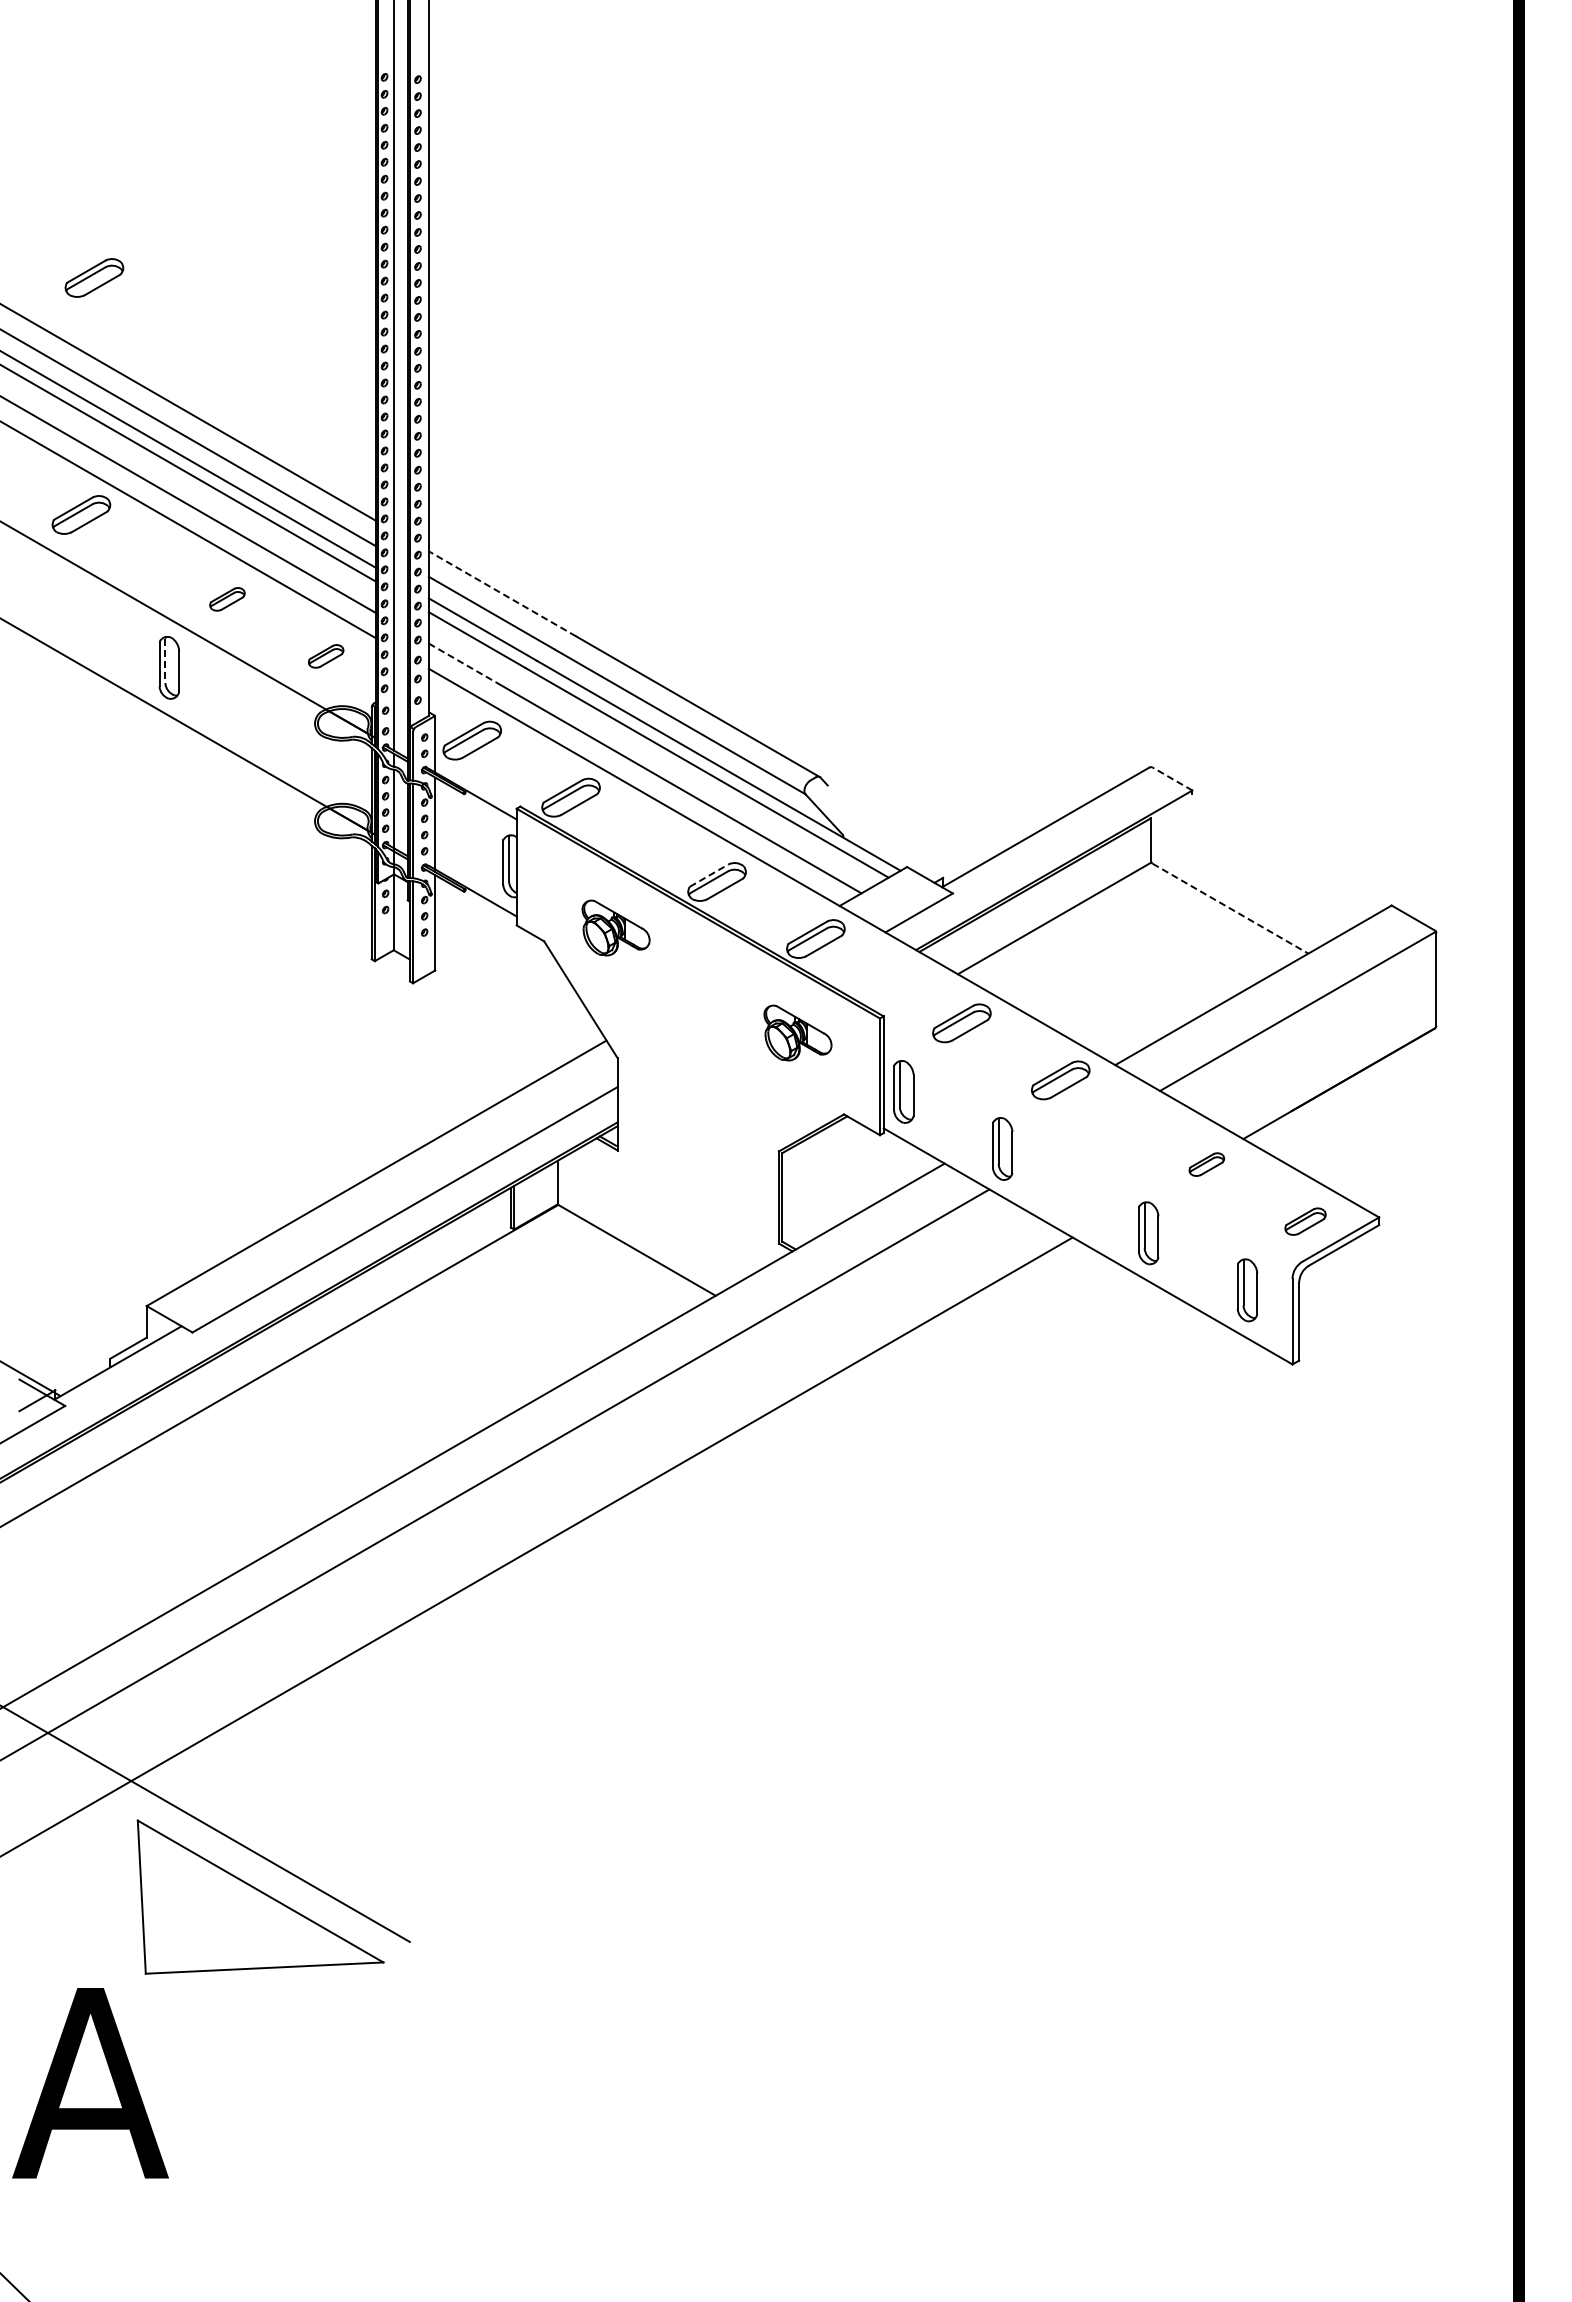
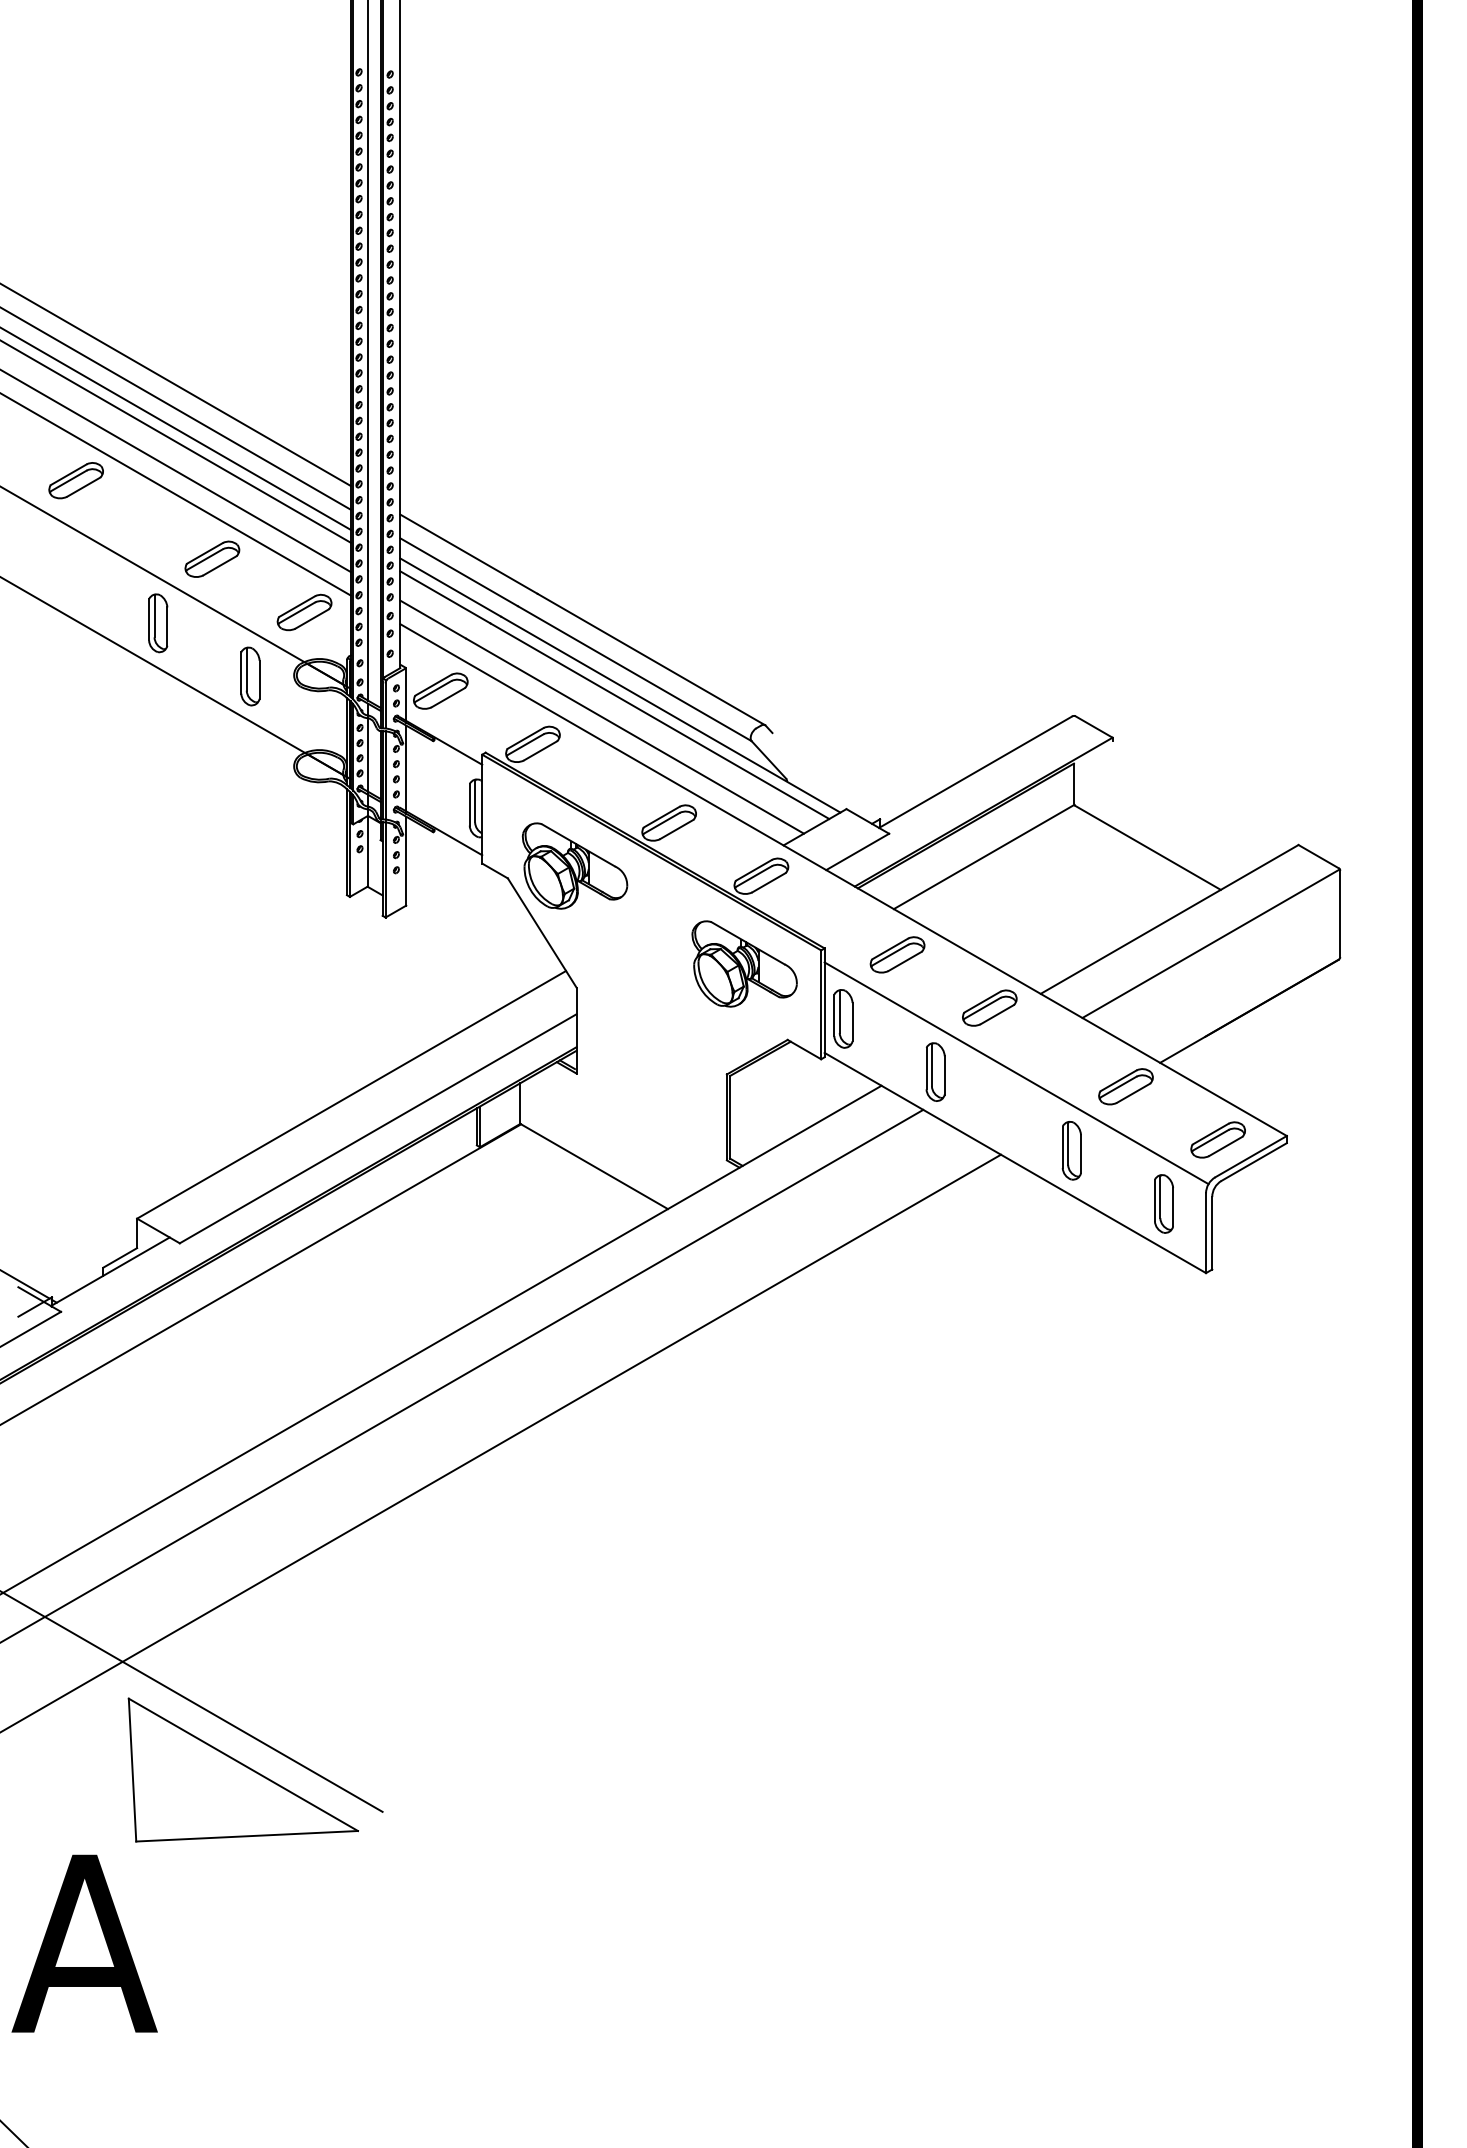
part: (94, 277) -> (88, 259), removed
line: (502, 593) -> (469, 553), dashed -> solid
part: (227, 599) -> (212, 559), size x1.67
part: (325, 656) -> (303, 612), size x1.67
line: (165, 661) -> (154, 617), dashed -> solid
line: (464, 663) -> (433, 619), dashed -> solid
part: (267, 724) -> (249, 676), added
line: (1172, 779) -> (1094, 727), dashed -> solid
line: (709, 875) -> (662, 816), dashed -> solid
line: (1230, 908) -> (1148, 847), dashed -> solid
part: (615, 927) -> (574, 865), size x1.67
part: (797, 1032) -> (744, 963), size x1.67
line: (1089, 1150) -> (1016, 1073), added
part: (1206, 1164) -> (1125, 1086), size x1.67
part: (1305, 1221) -> (1218, 1139), size x1.43

